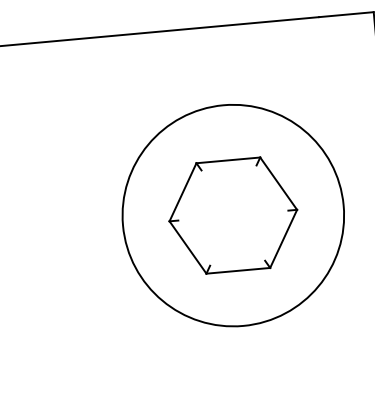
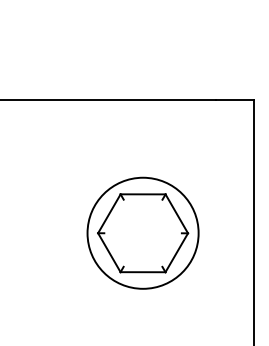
circle: (232, 214) -> (142, 232), size x0.71

